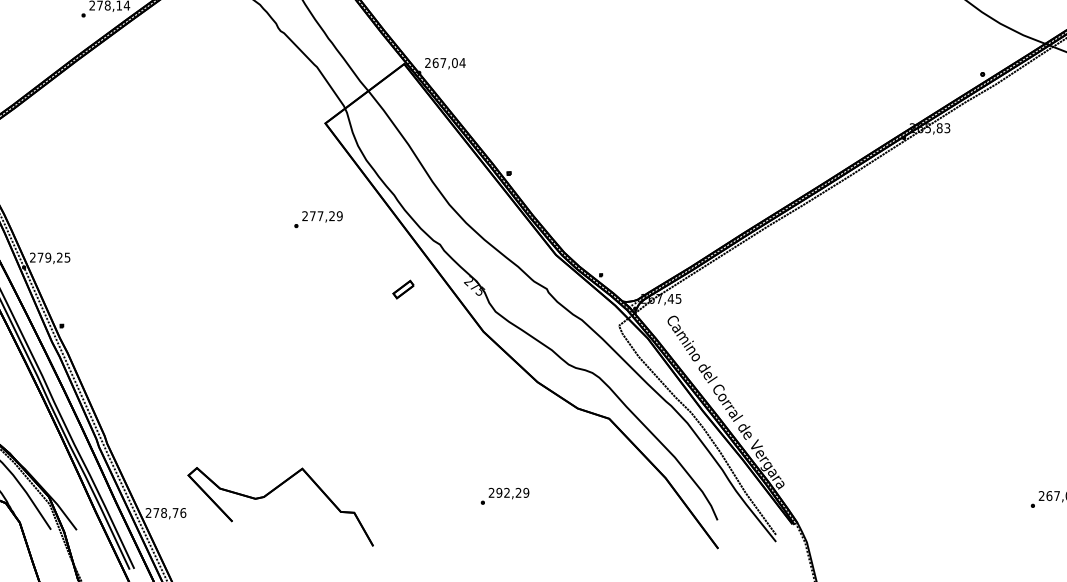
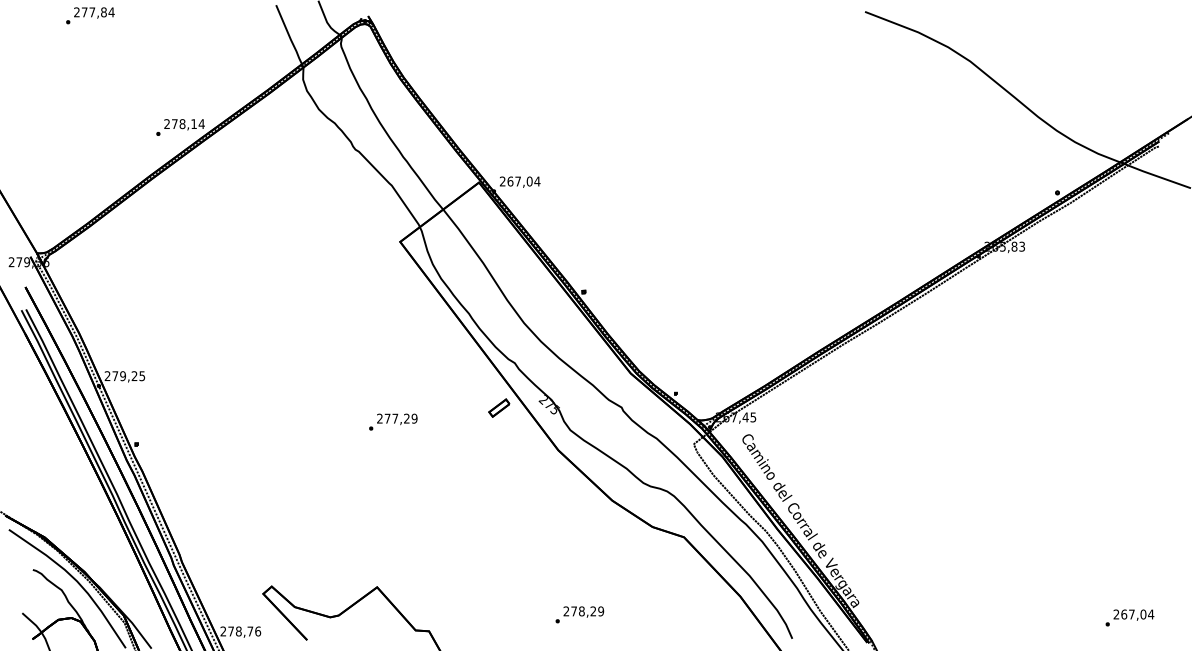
text: (318, 218) -> (393, 421), moved
part: (403, 288) -> (499, 407), moved
text: (502, 492) -> (577, 611), 292,29 -> 278,29

